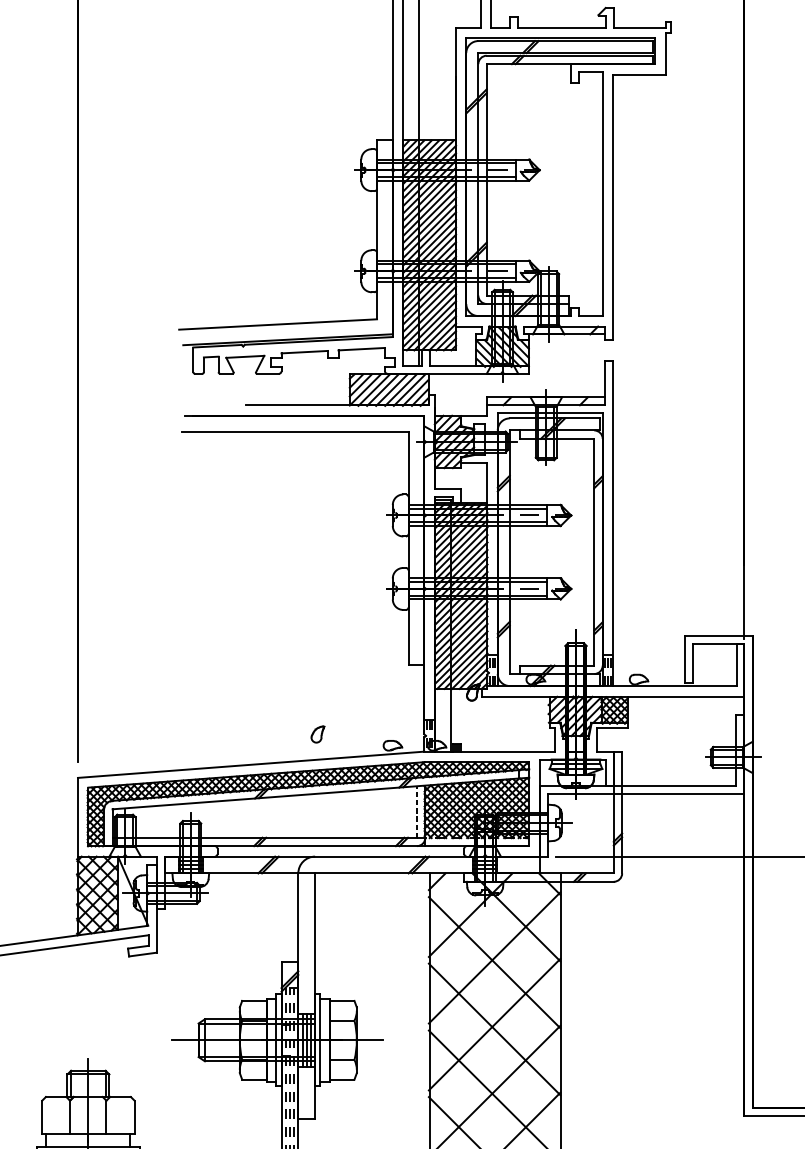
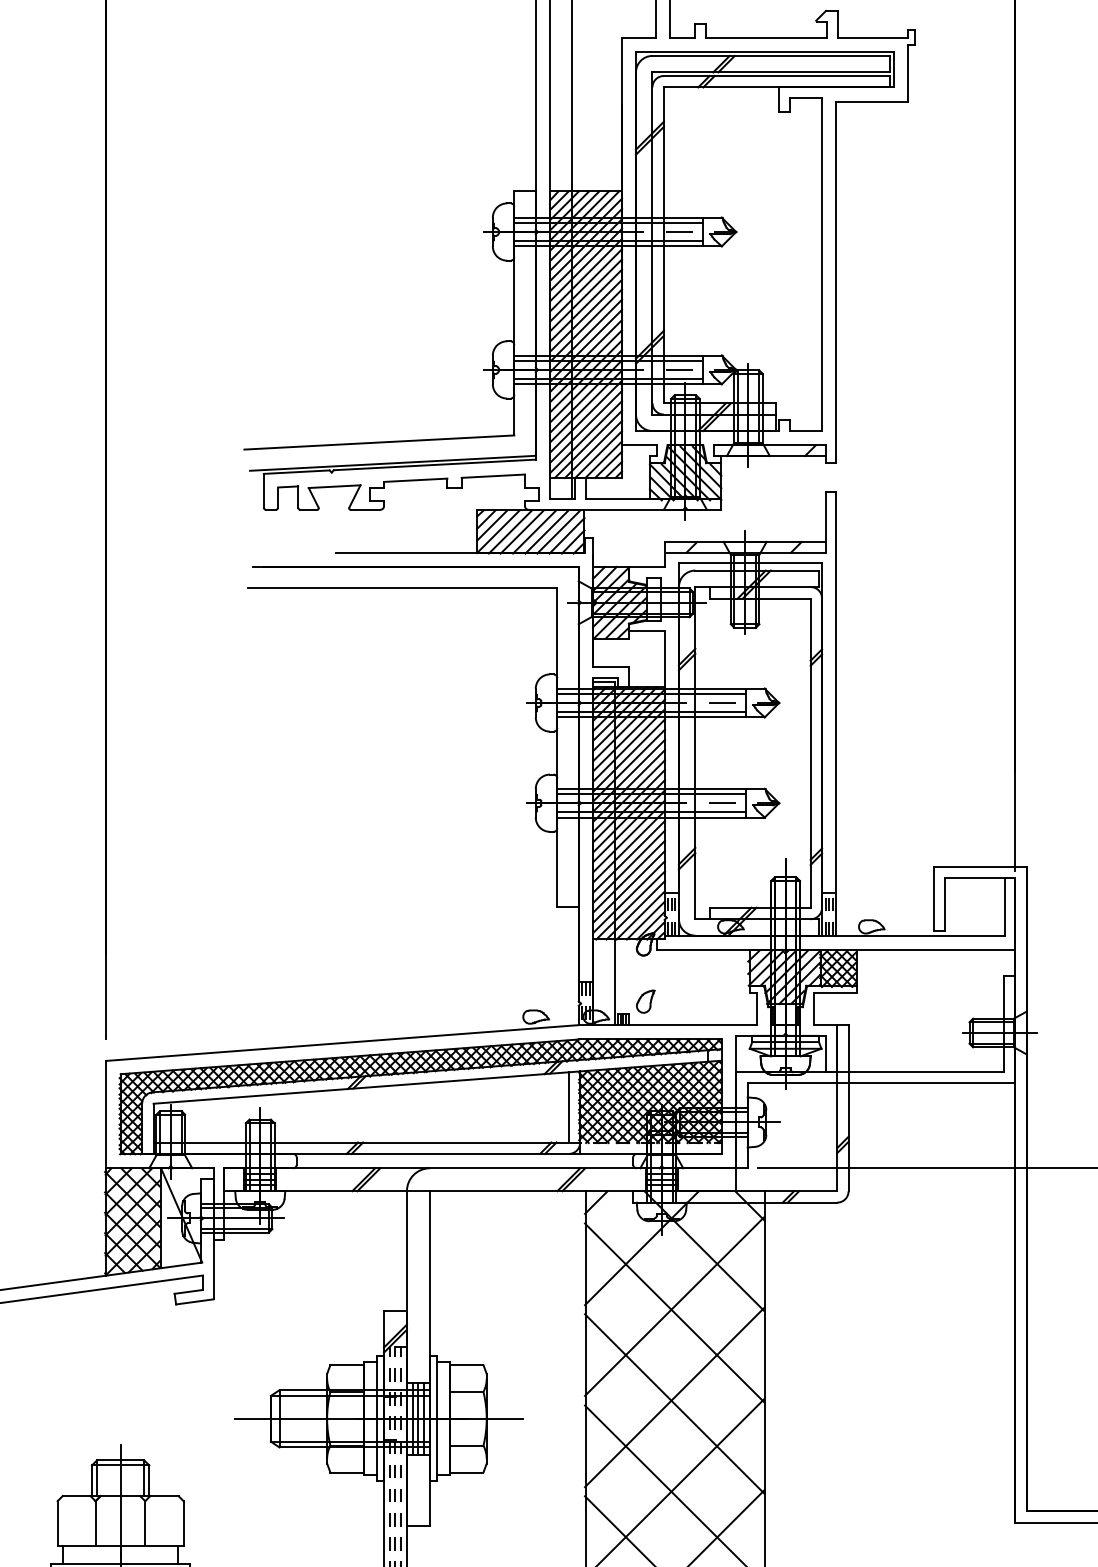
part: (317, 734) -> (645, 1001), moved
line: (416, 811) -> (568, 1106), dashed -> solid

